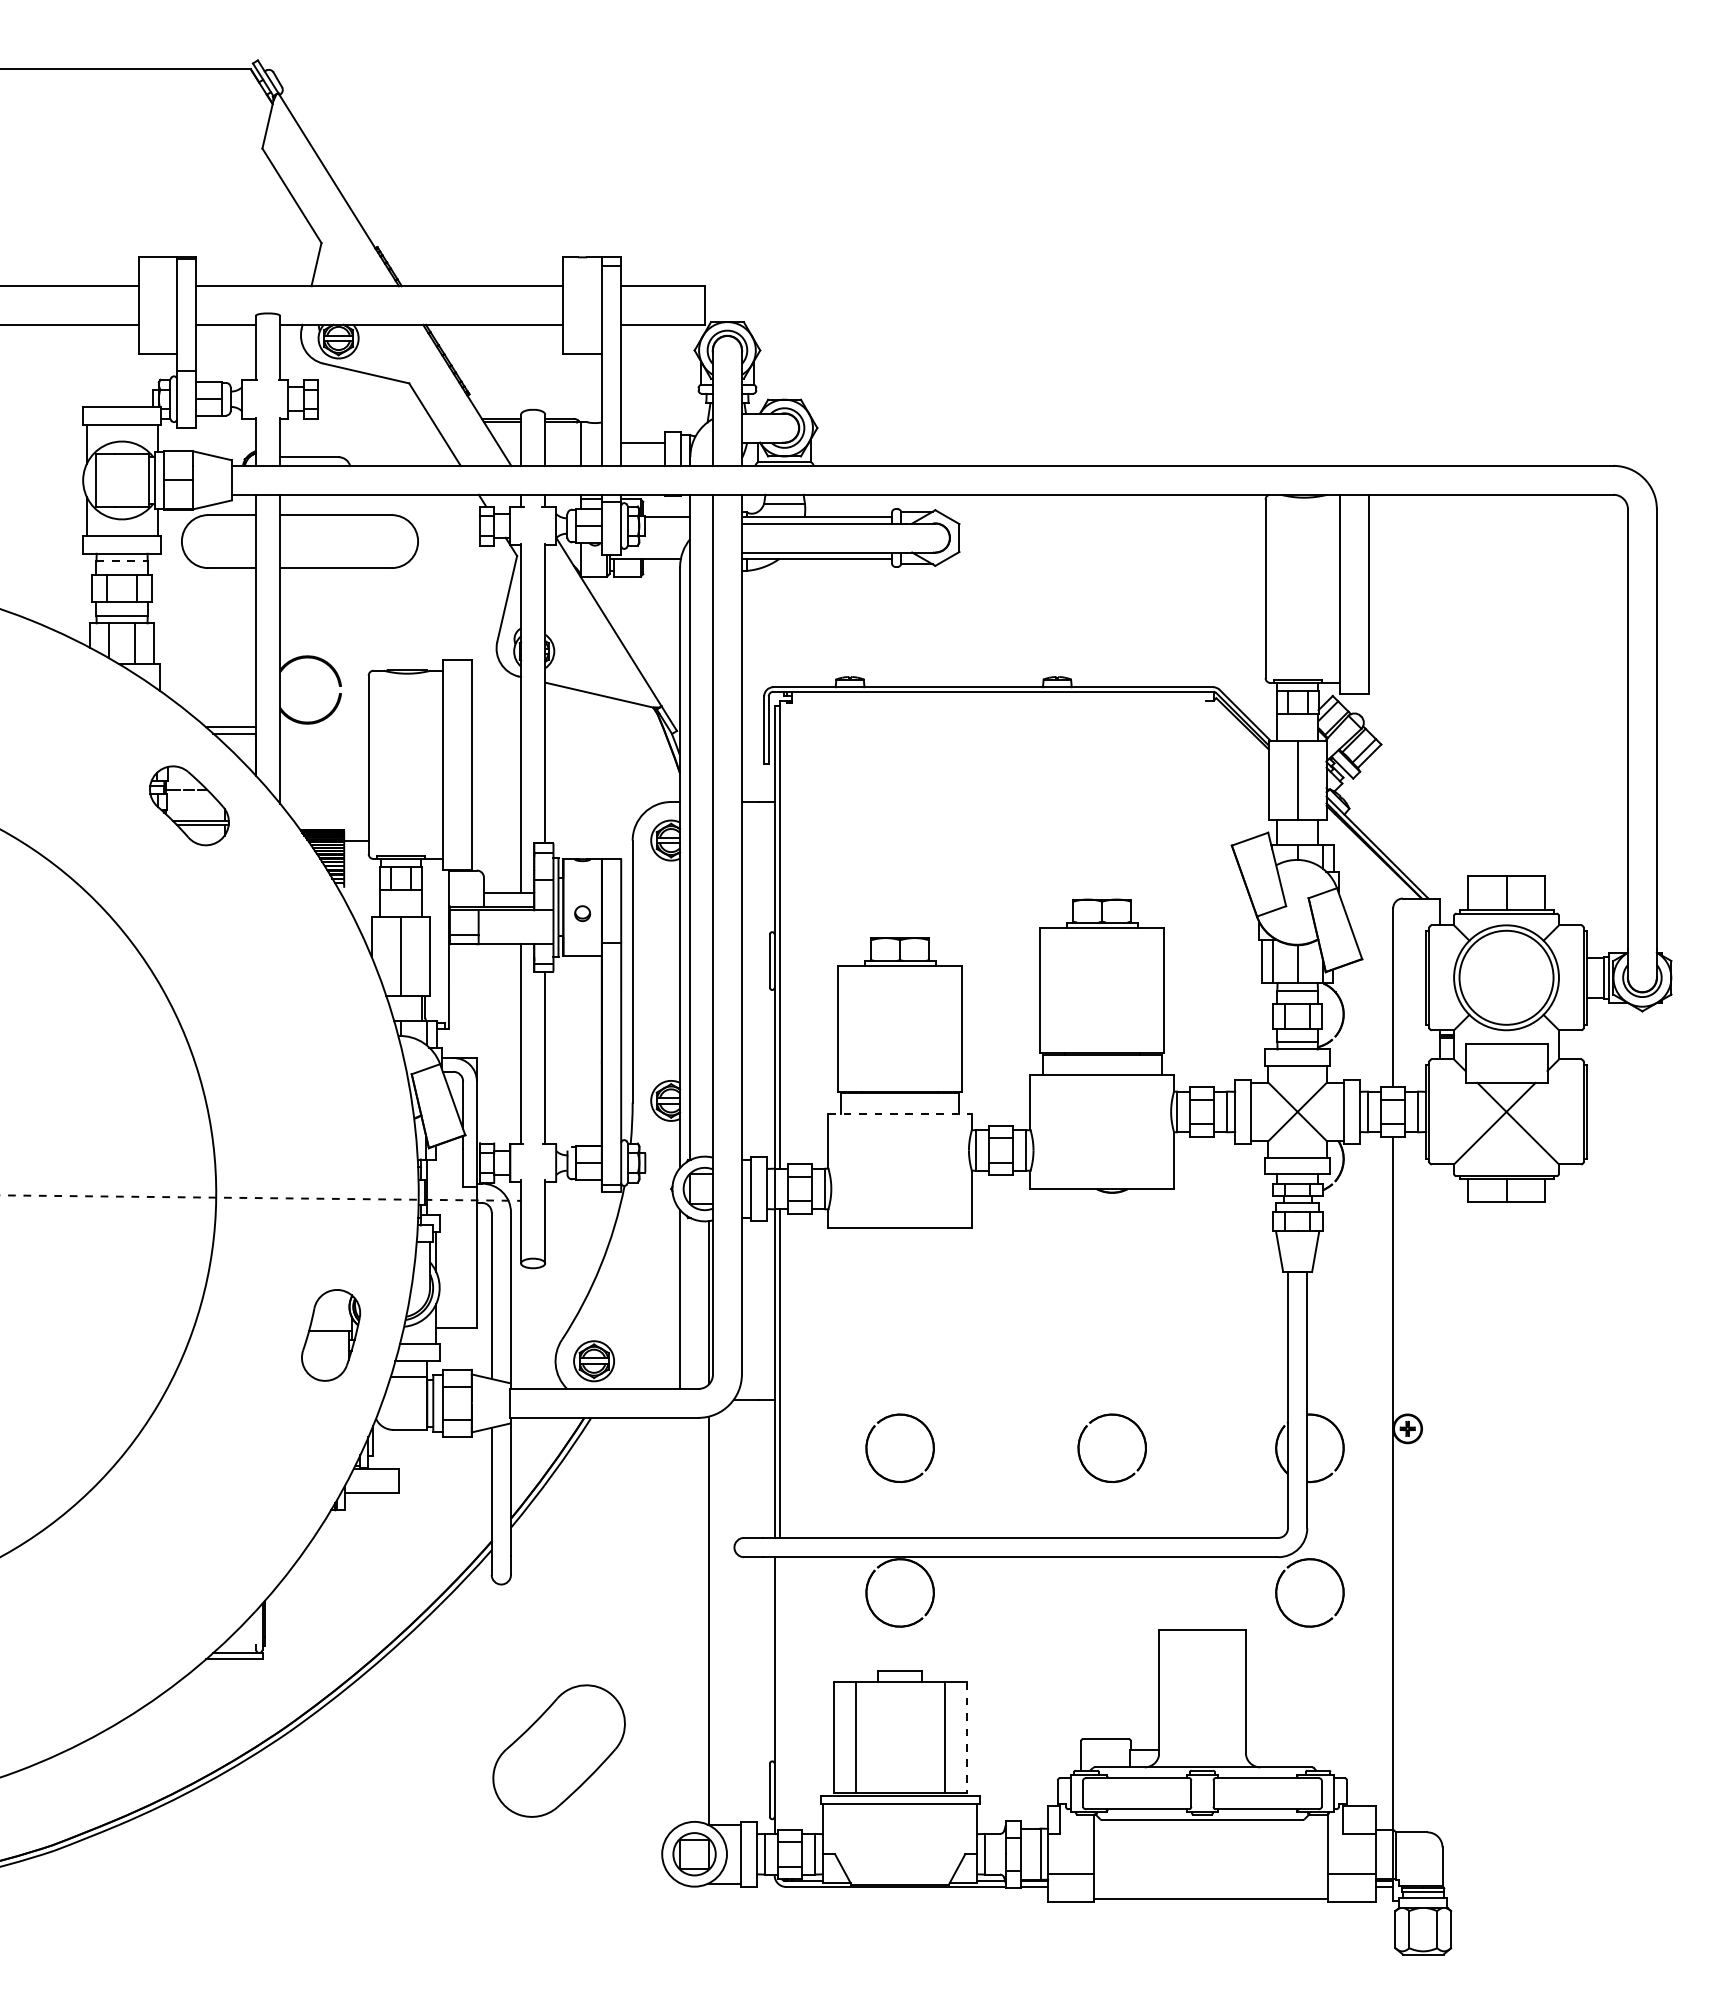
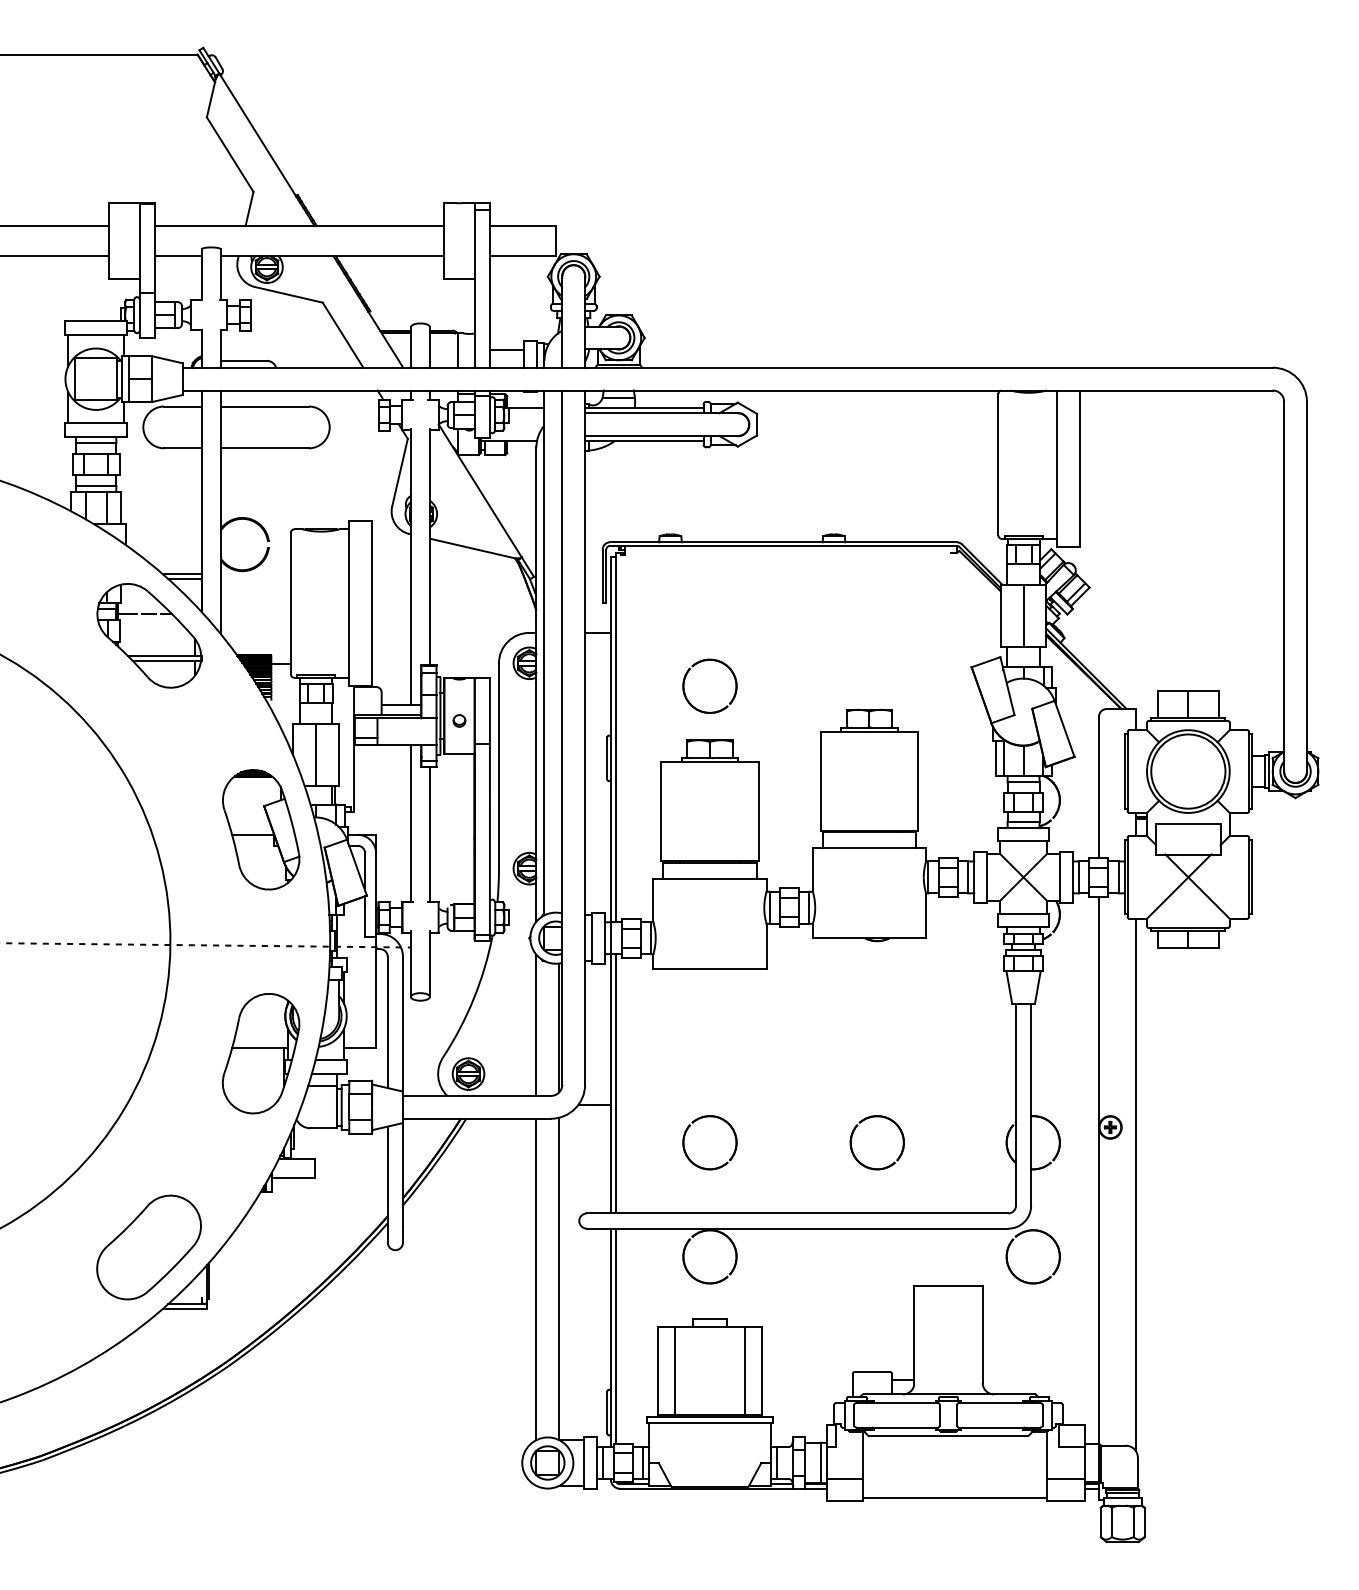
line: (122, 561) -> (96, 443), dashed -> solid
part: (189, 805) -> (149, 635), size x1.67
part: (868, 863) -> (685, 681), added
part: (330, 1051) -> (260, 829), added
line: (900, 1113) -> (710, 878), dashed -> solid
part: (330, 1335) -> (260, 1053), size x1.67
line: (1439, 1501) -> (1135, 1184), added
line: (680, 1621) -> (536, 1279), added
line: (780, 1693) -> (615, 1336), added
line: (966, 1738) -> (762, 1371), dashed -> solid
part: (558, 1750) -> (148, 1247), moved

